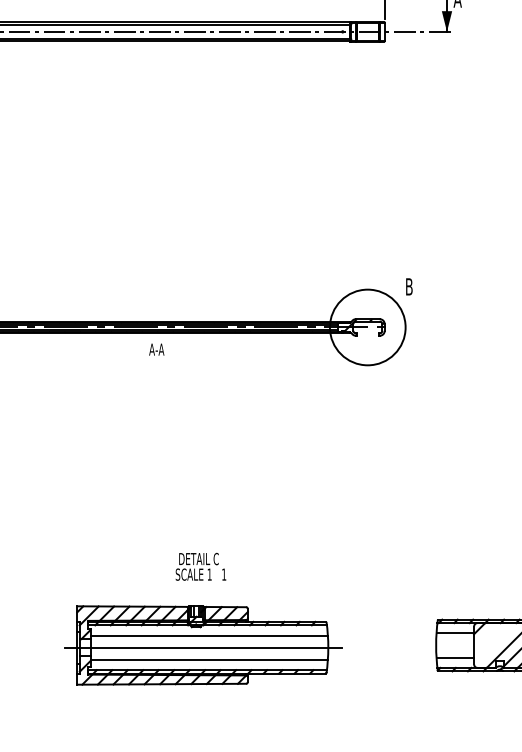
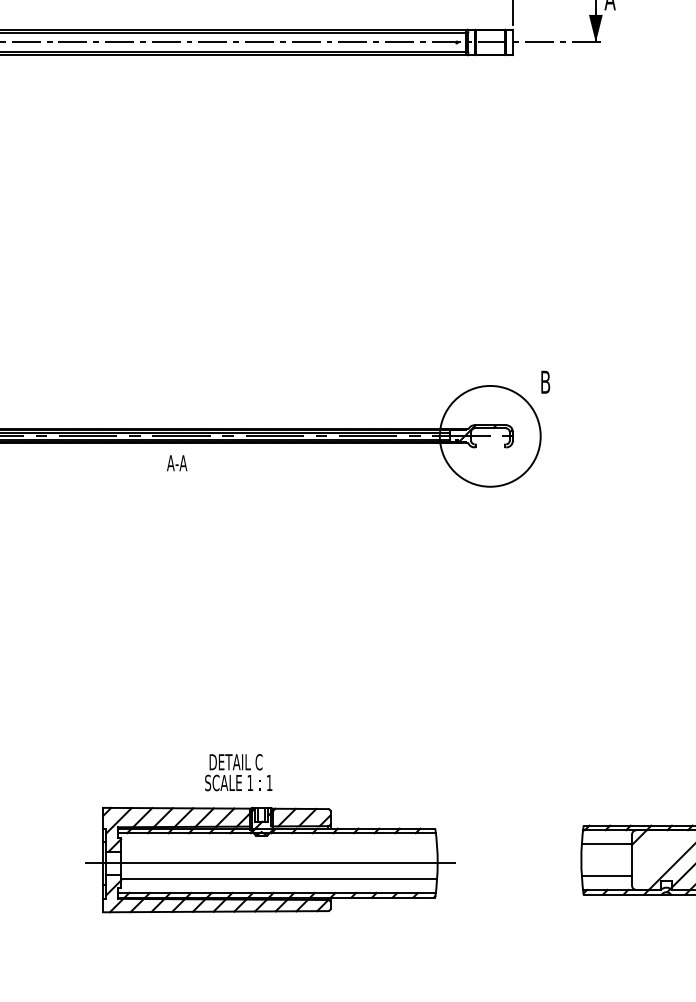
text: (156, 349) -> (176, 463), moved
text: (200, 566) -> (238, 772), moved
line: (208, 635) -> (278, 846), removed

